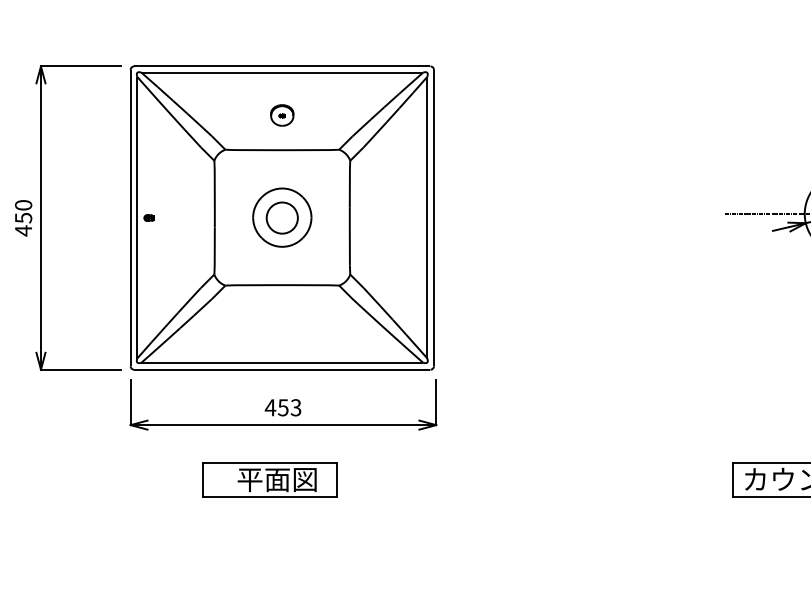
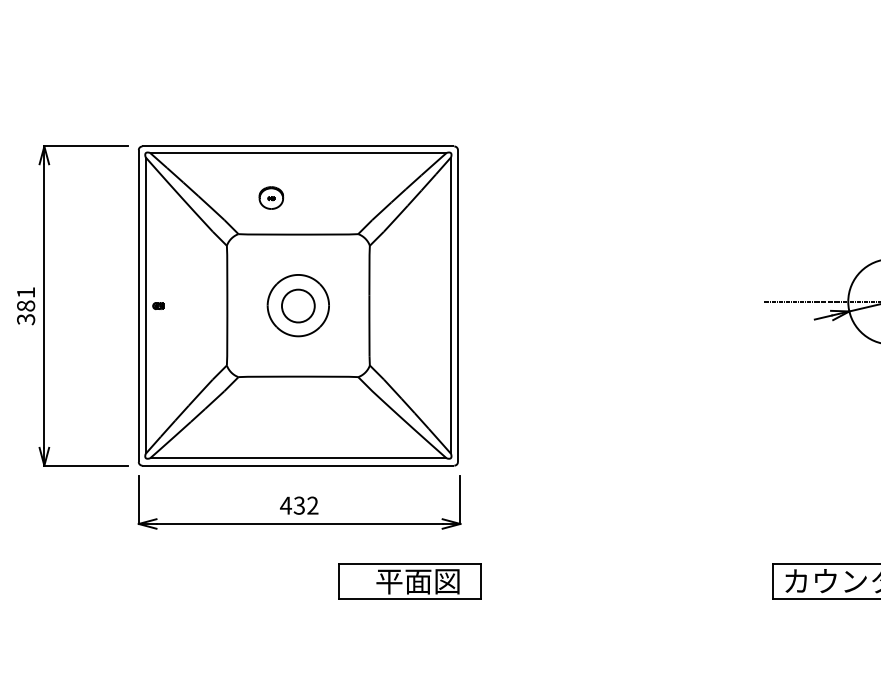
part: (282, 114) -> (271, 197), moved
text: (23, 218) -> (26, 306), 450 -> 381
text: (290, 407) -> (306, 505), 453 -> 432
part: (269, 479) -> (409, 581), moved

